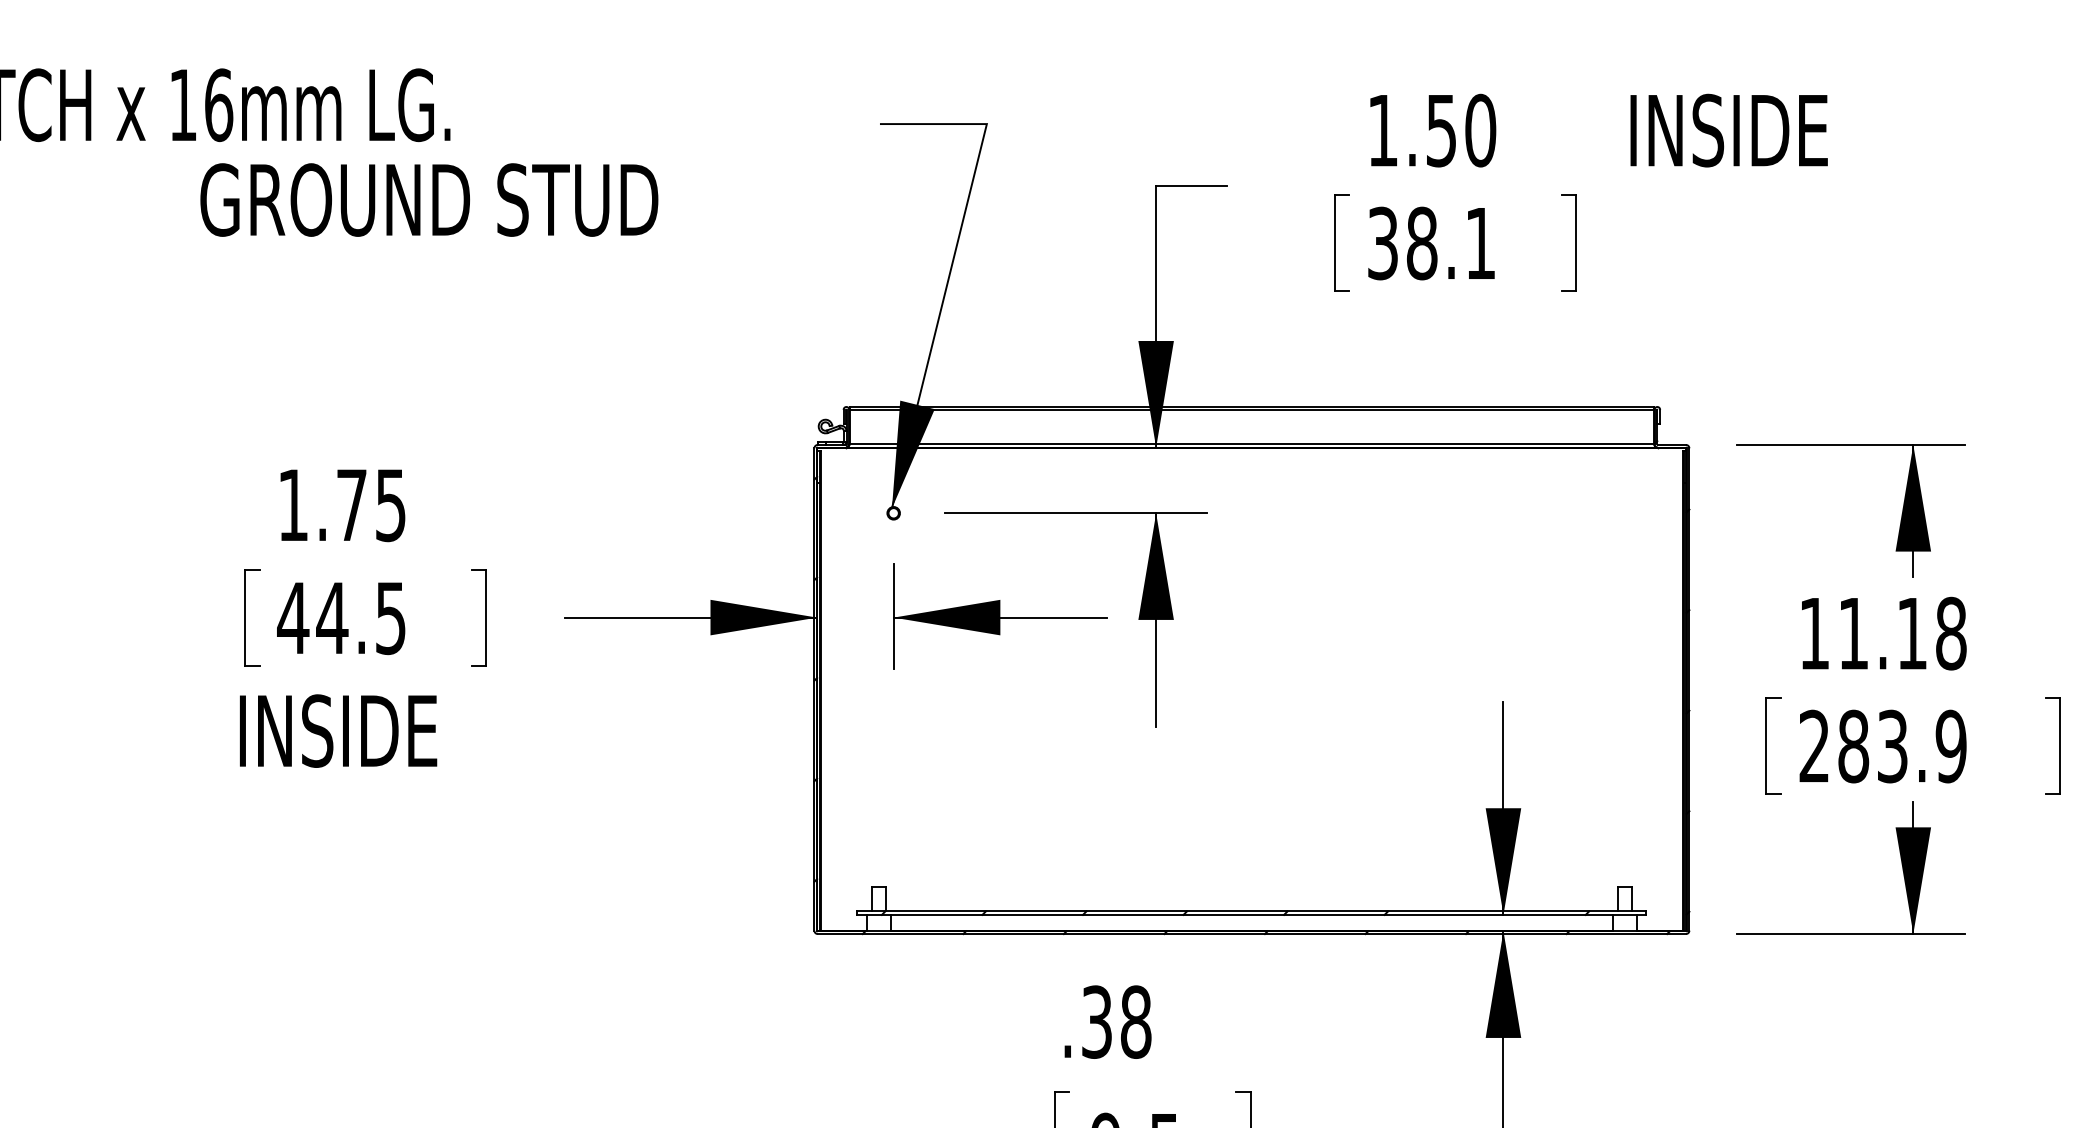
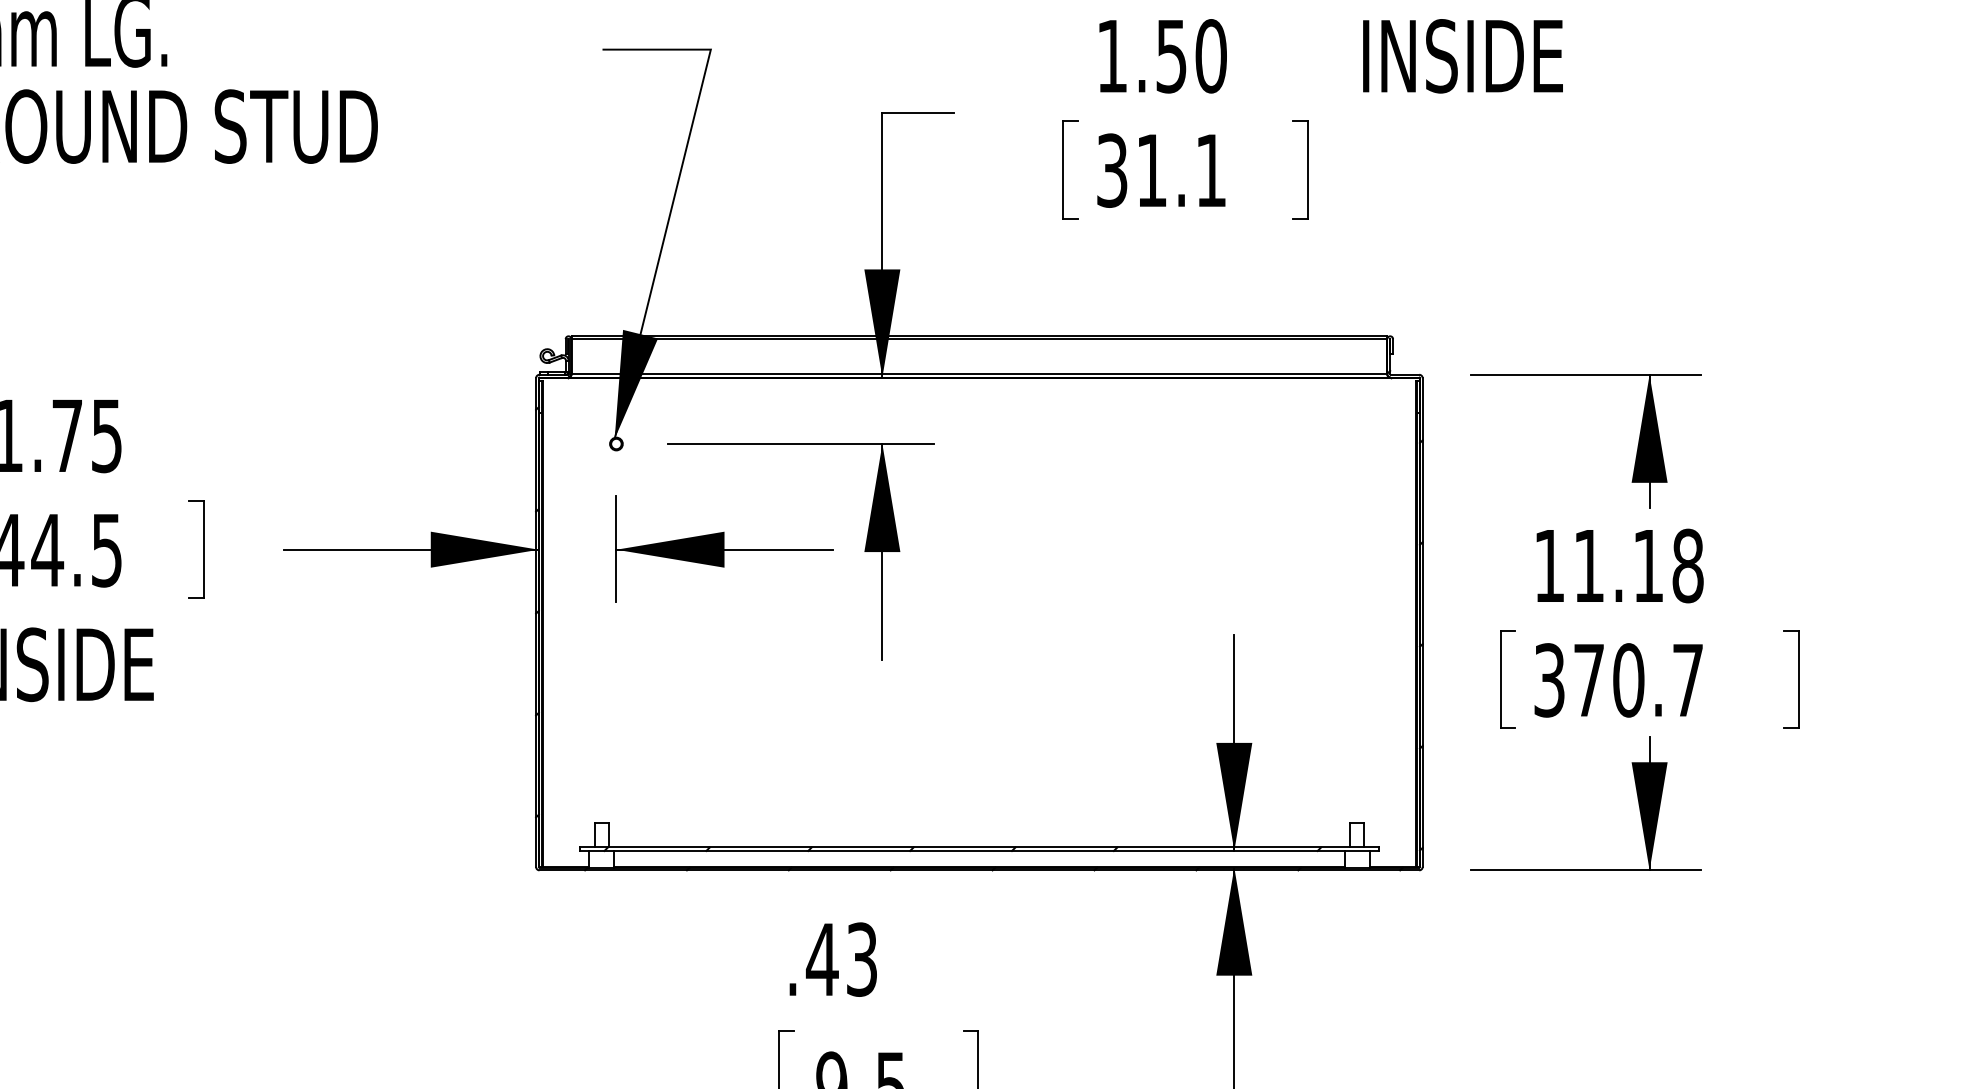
text: (1422, 243) -> (1152, 170), 38.1 -> 31.1
text: (1882, 746) -> (1618, 680), 283.9 -> 370.7
text: (1115, 1021) -> (841, 958), .38 -> .43

